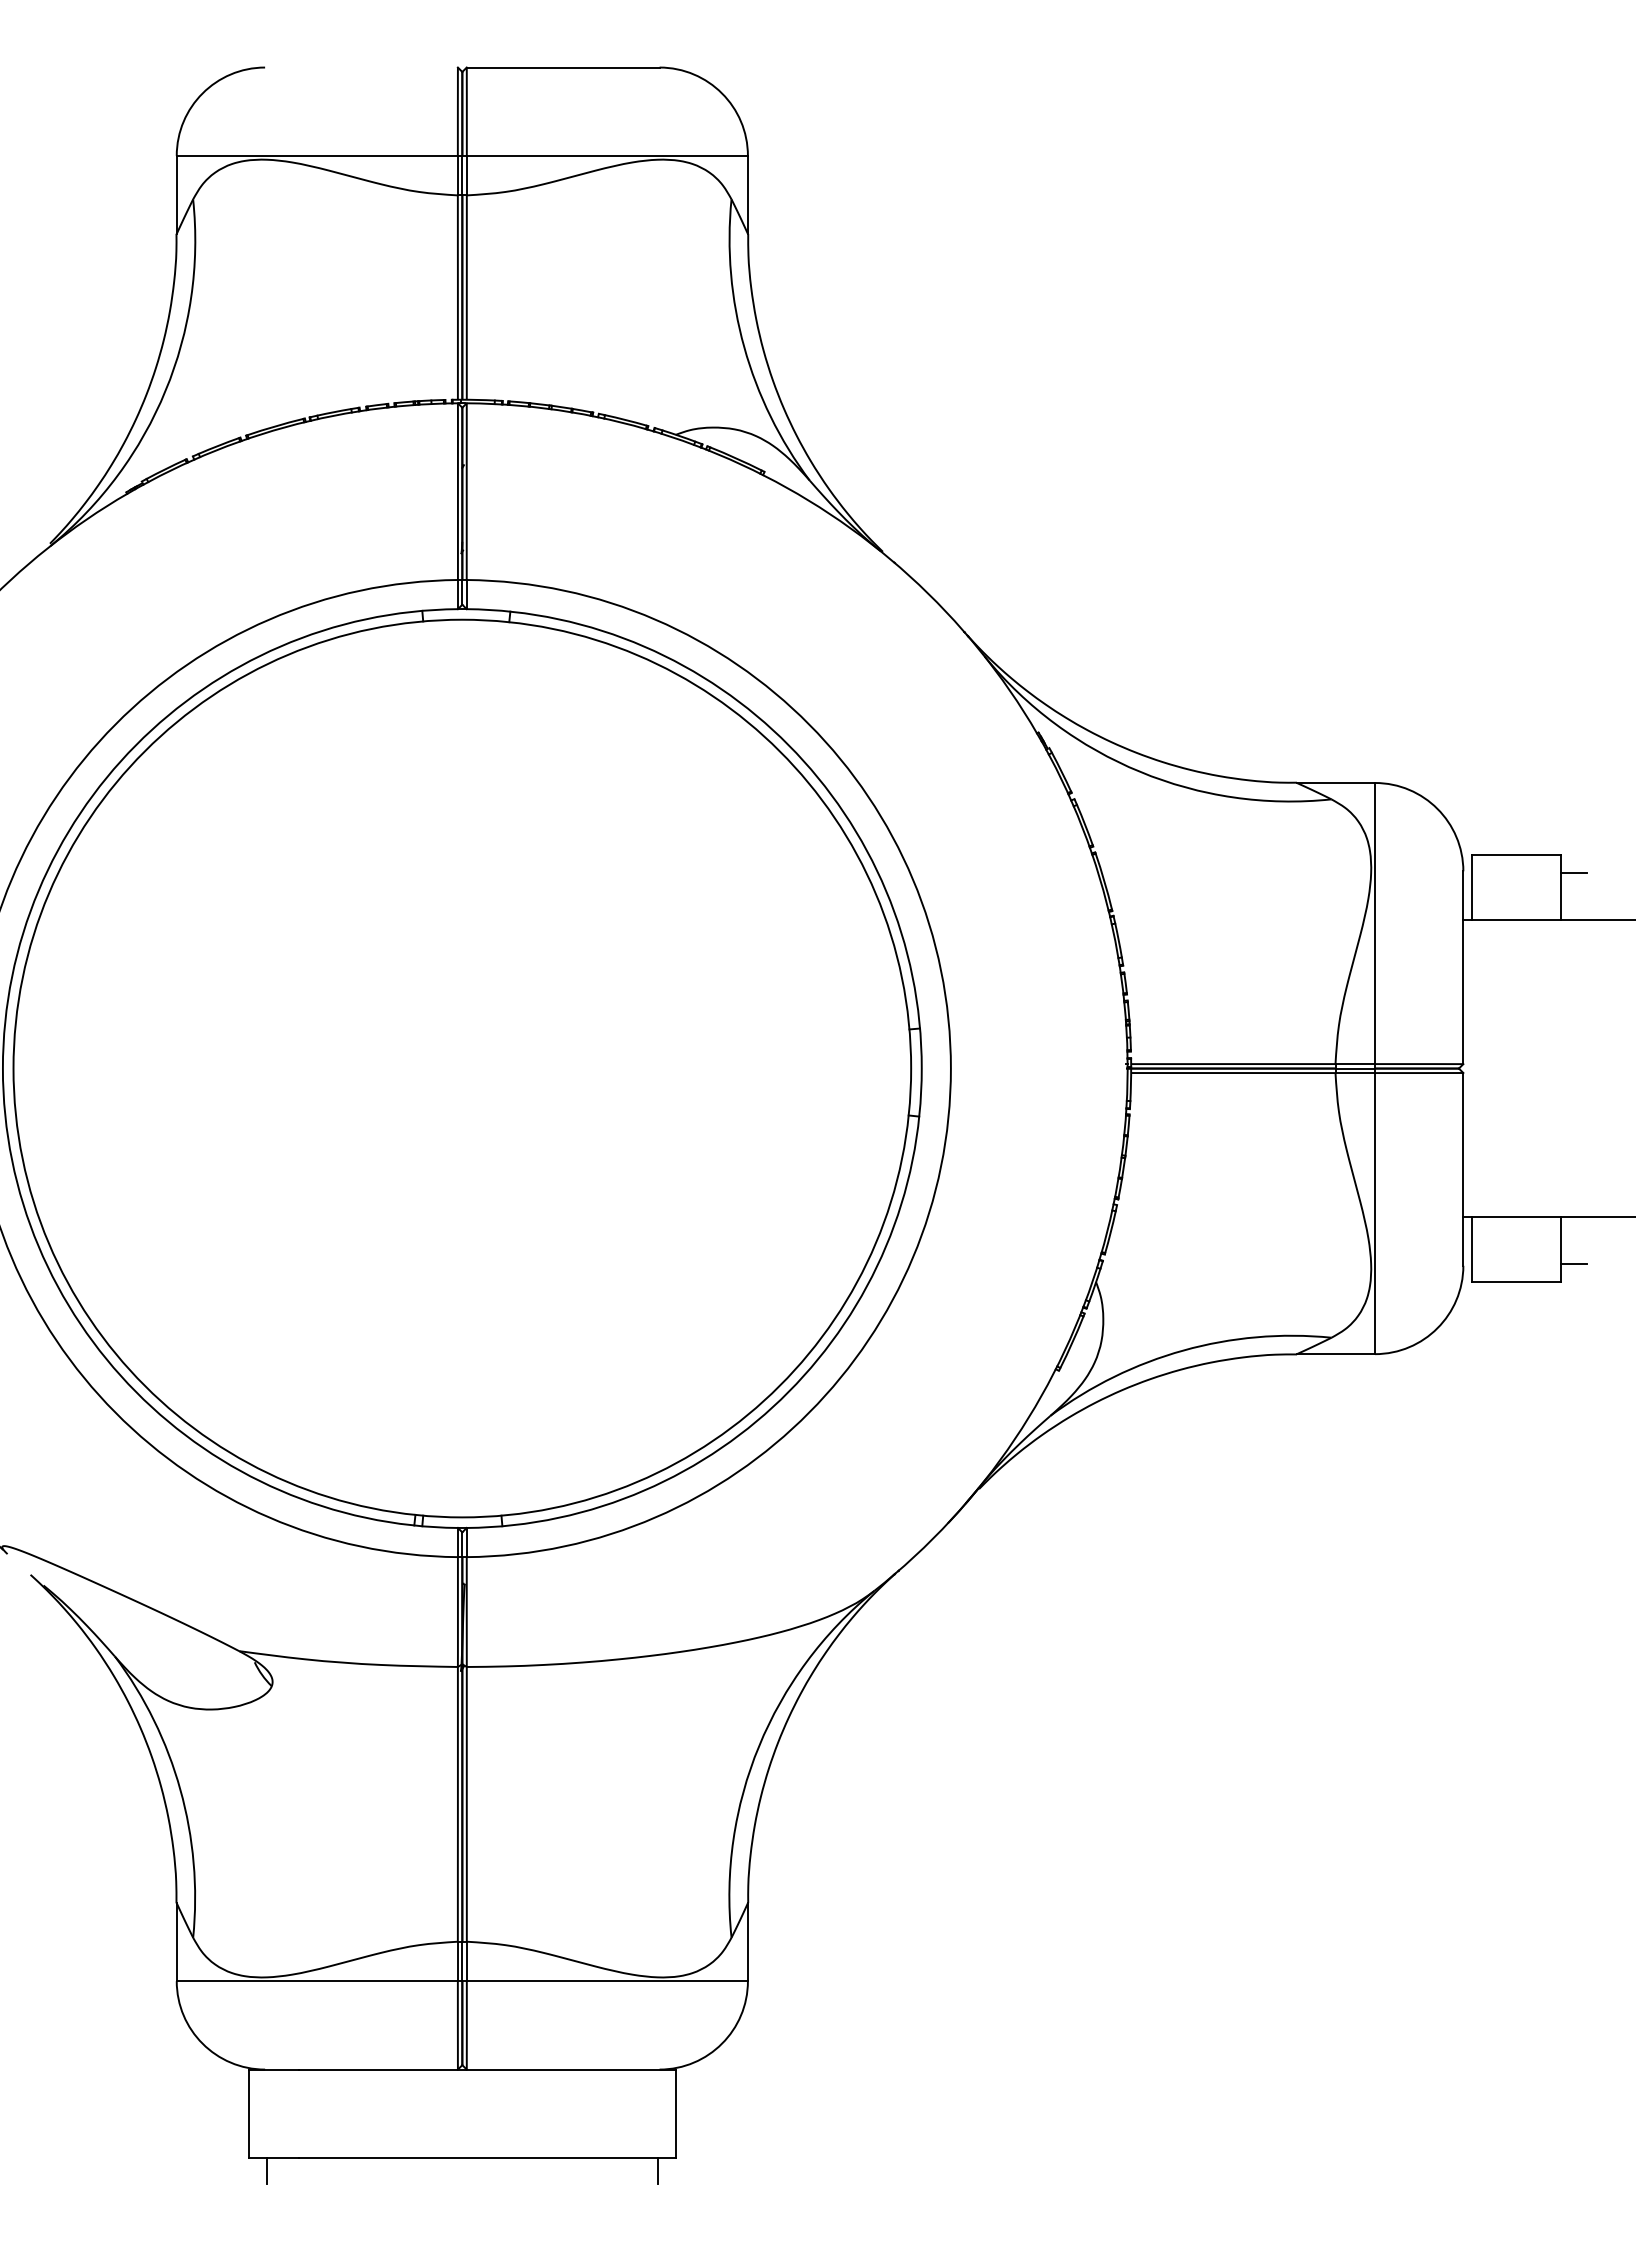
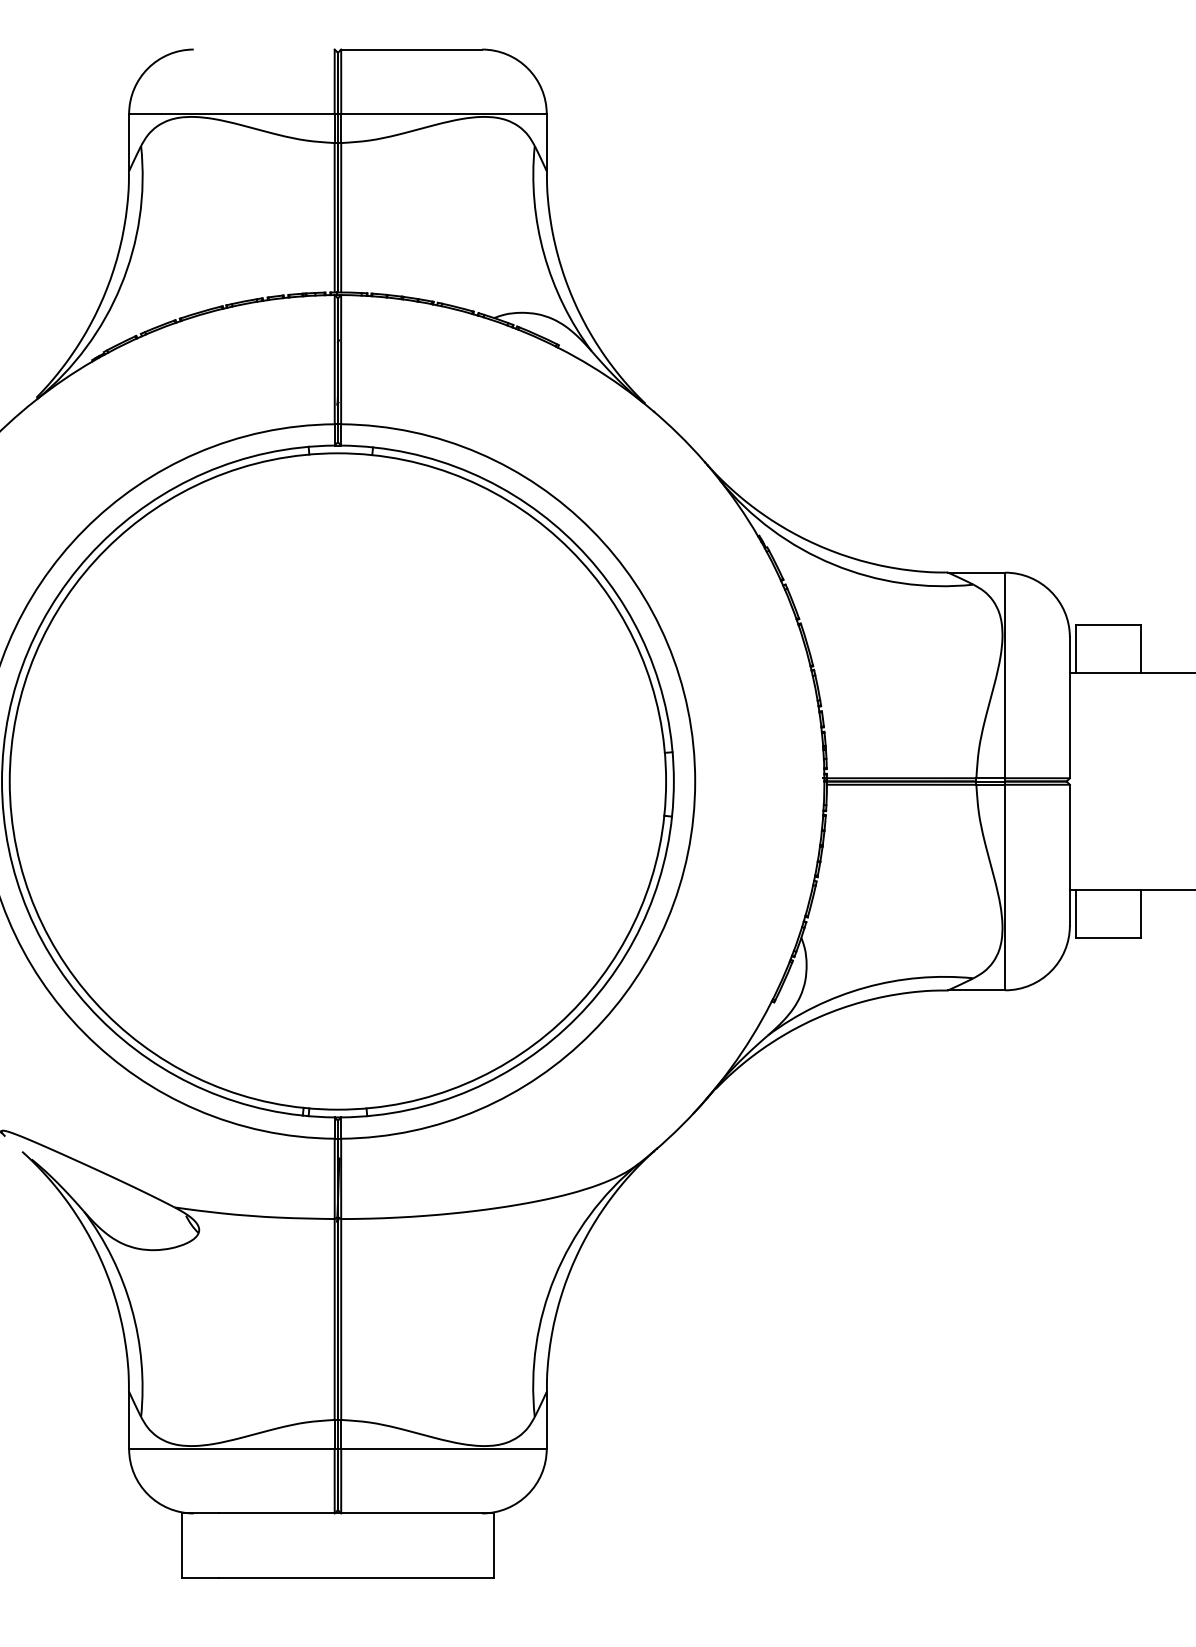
line: (1573, 872) -> (1150, 638), removed
line: (1573, 1264) -> (1150, 924), removed
line: (266, 2170) -> (194, 1587), removed
line: (658, 2170) -> (481, 1587), removed

